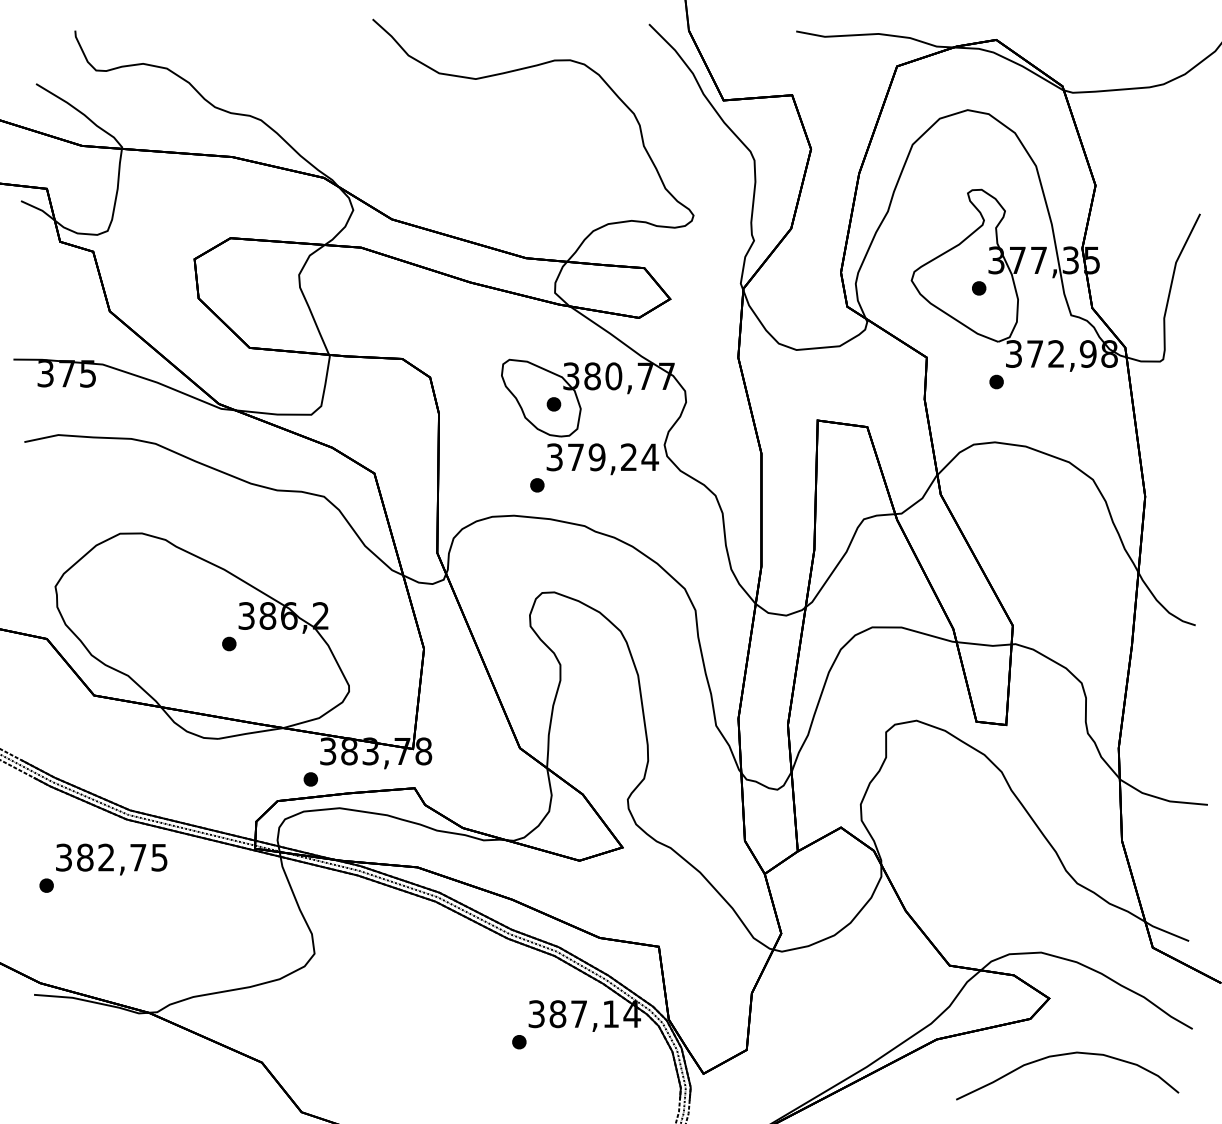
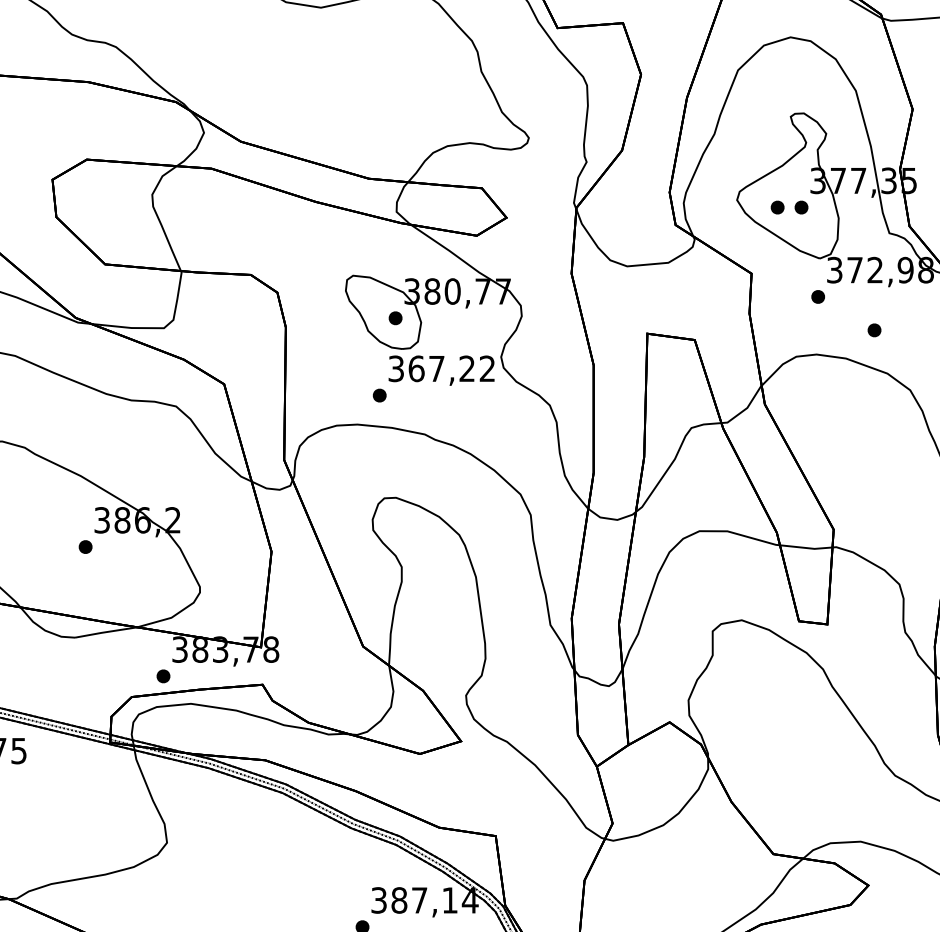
part: (954, 288) -> (777, 207), added
part: (1055, 416) -> (874, 329), added
text: (613, 457) -> (452, 369), 379,24 -> 367,22

